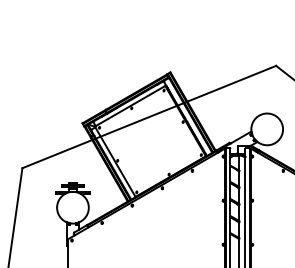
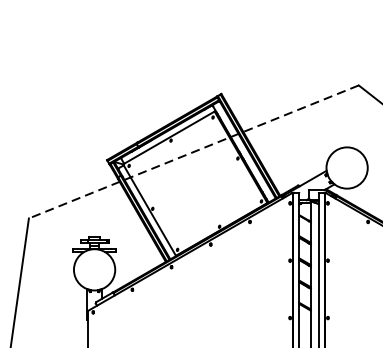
line: (149, 117) -> (194, 152), solid -> dashed

